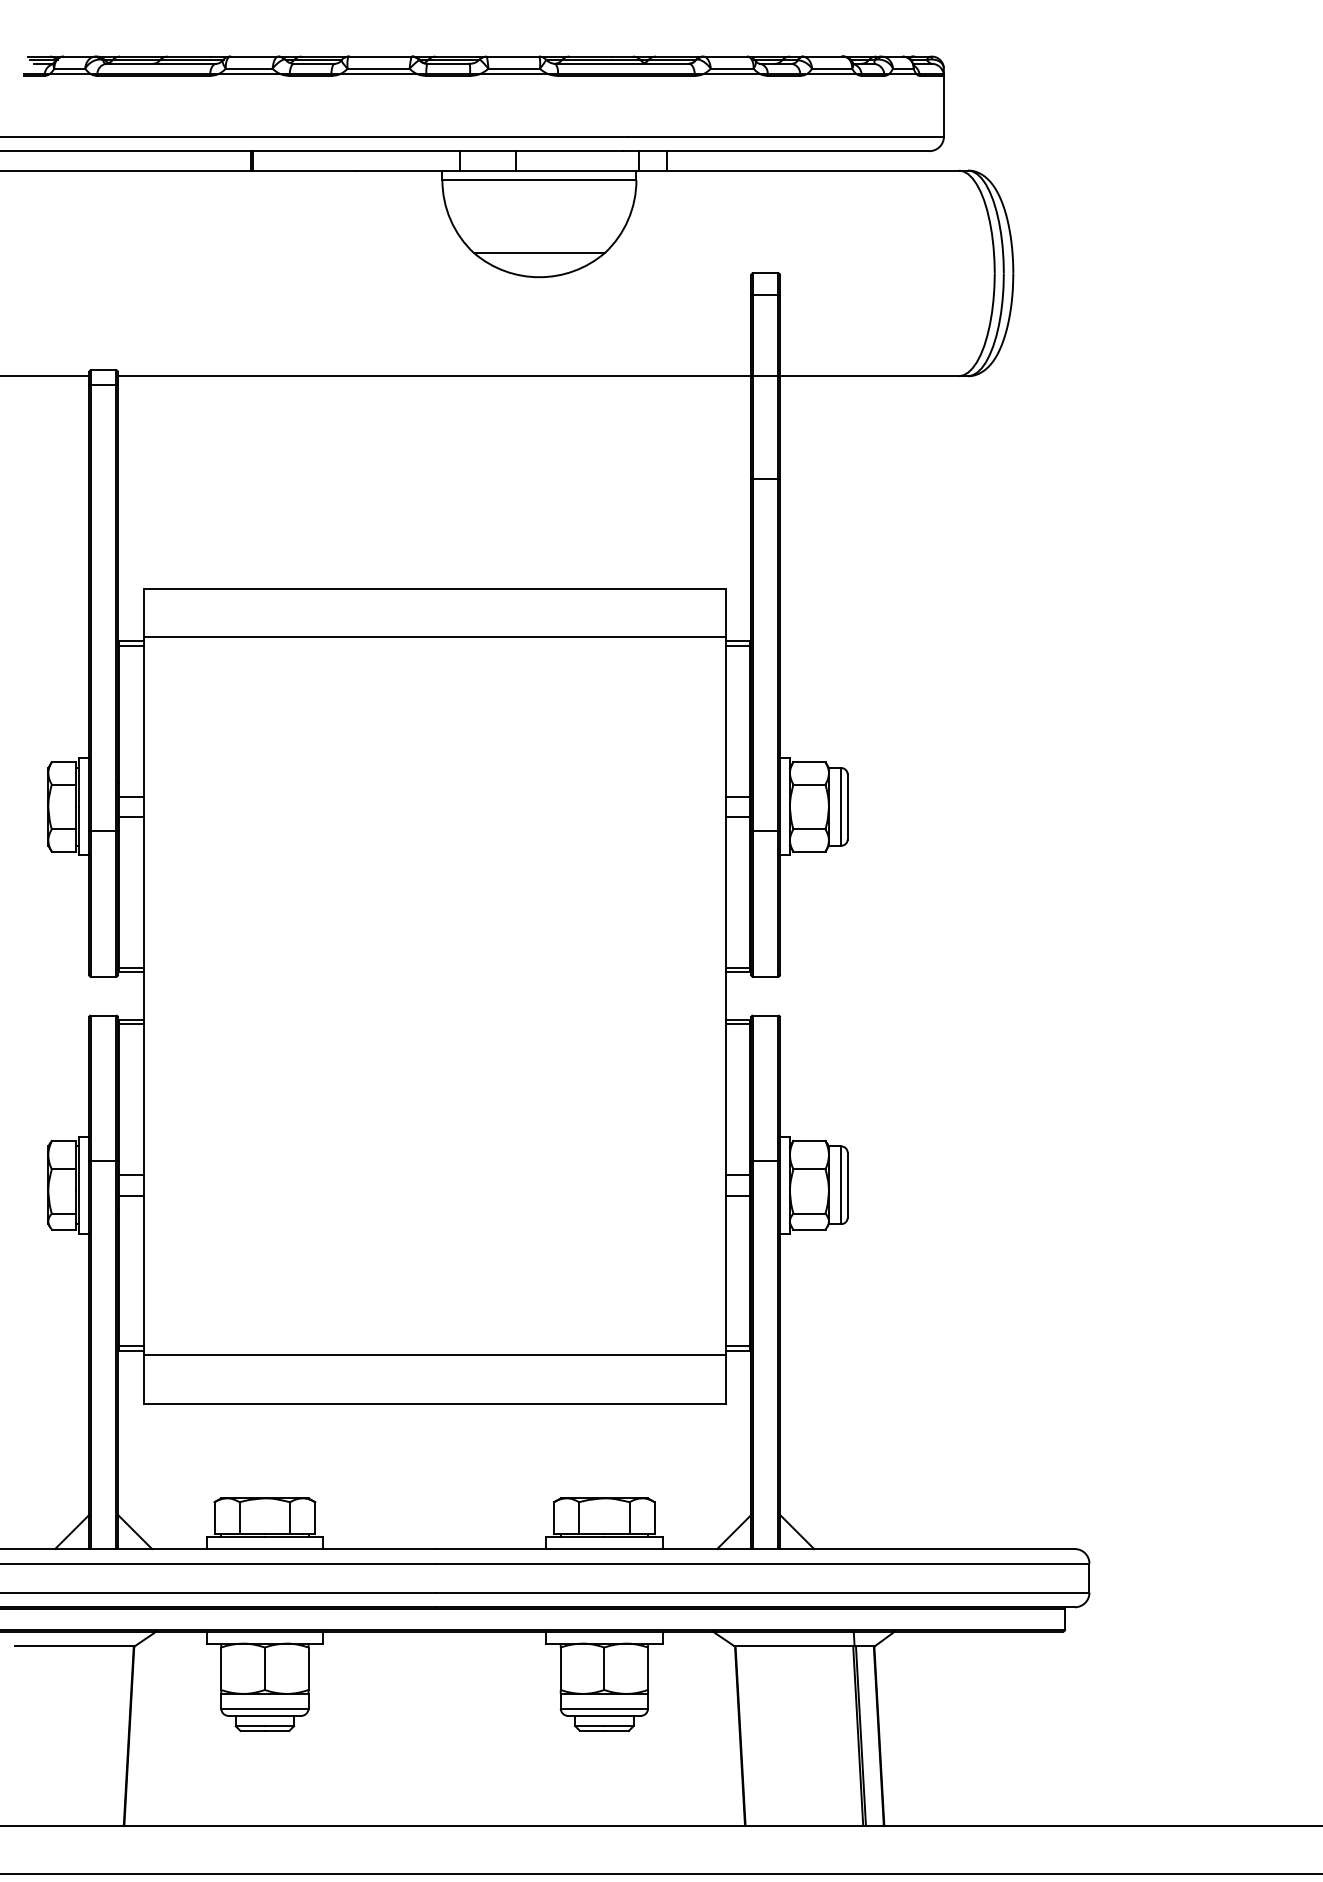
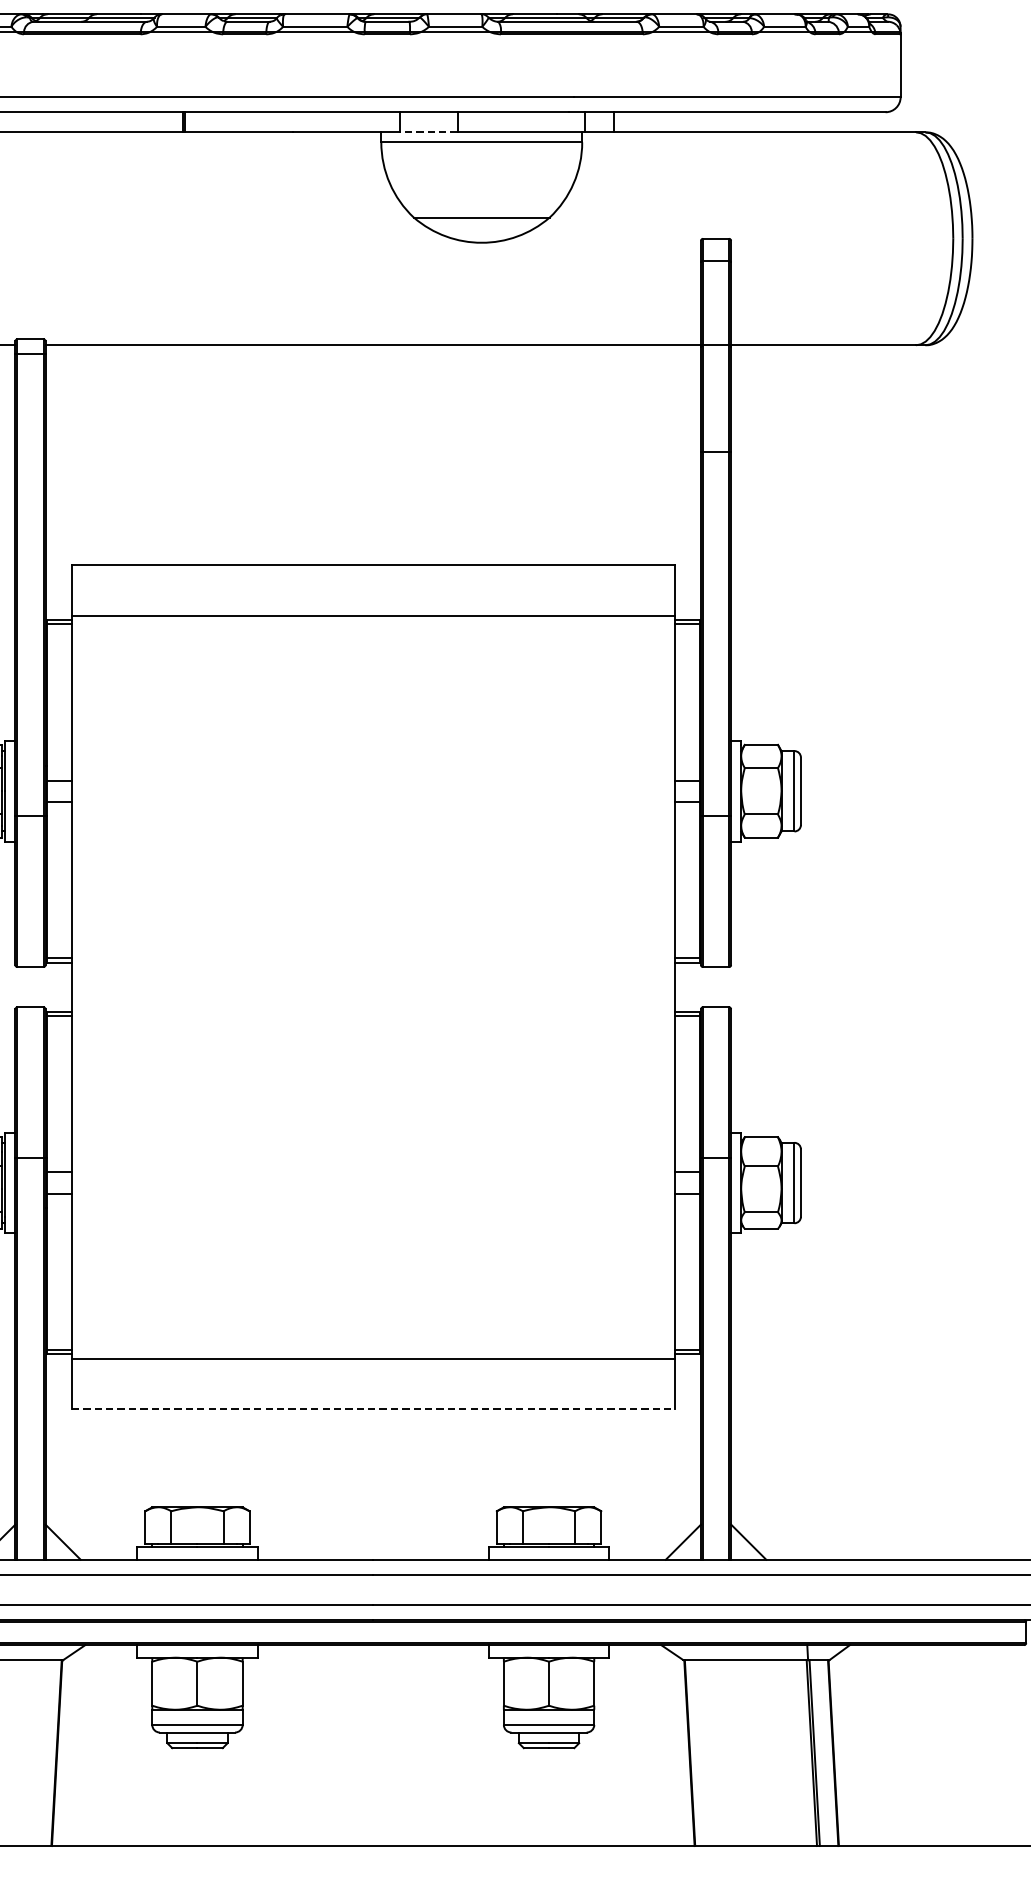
line: (487, 170) -> (428, 132), solid -> dashed
line: (435, 1403) -> (374, 1409), solid -> dashed

